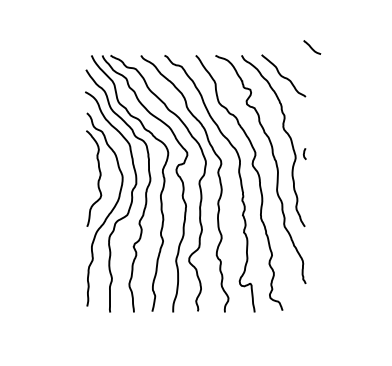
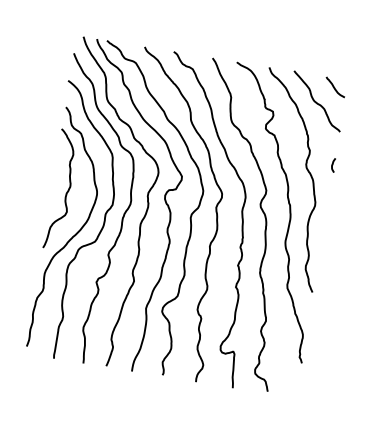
curve: (312, 47) -> (335, 87), moved
curve: (304, 153) -> (333, 164), moved

